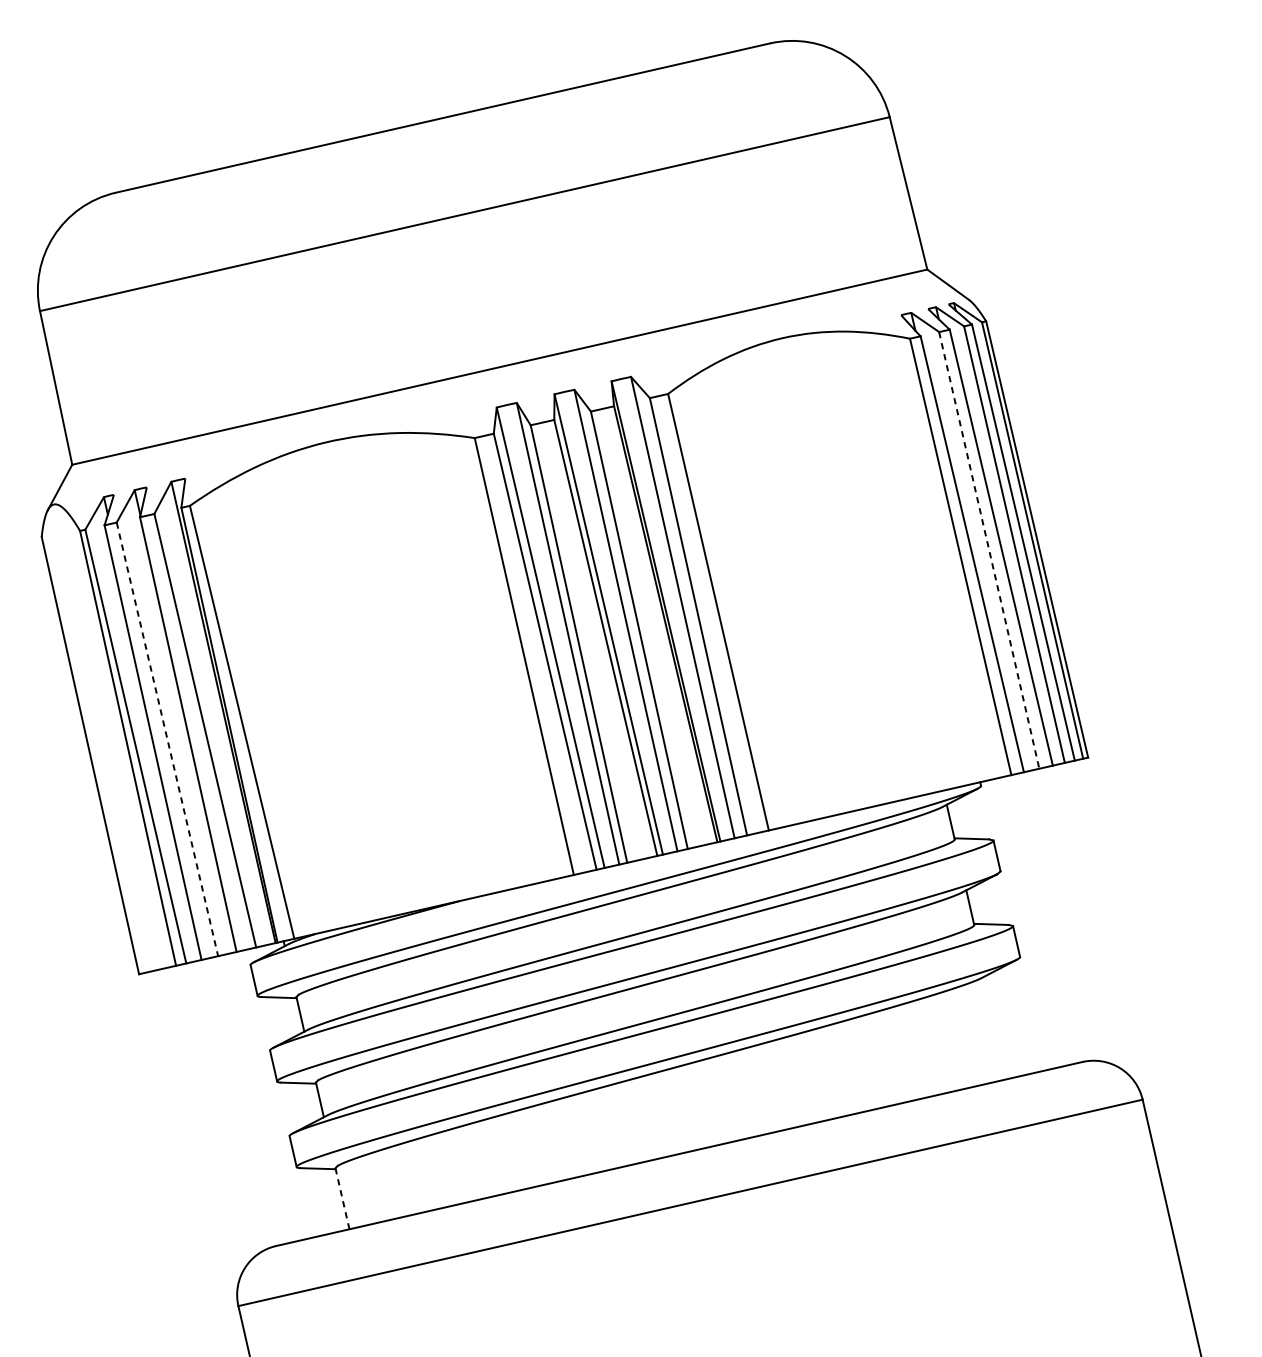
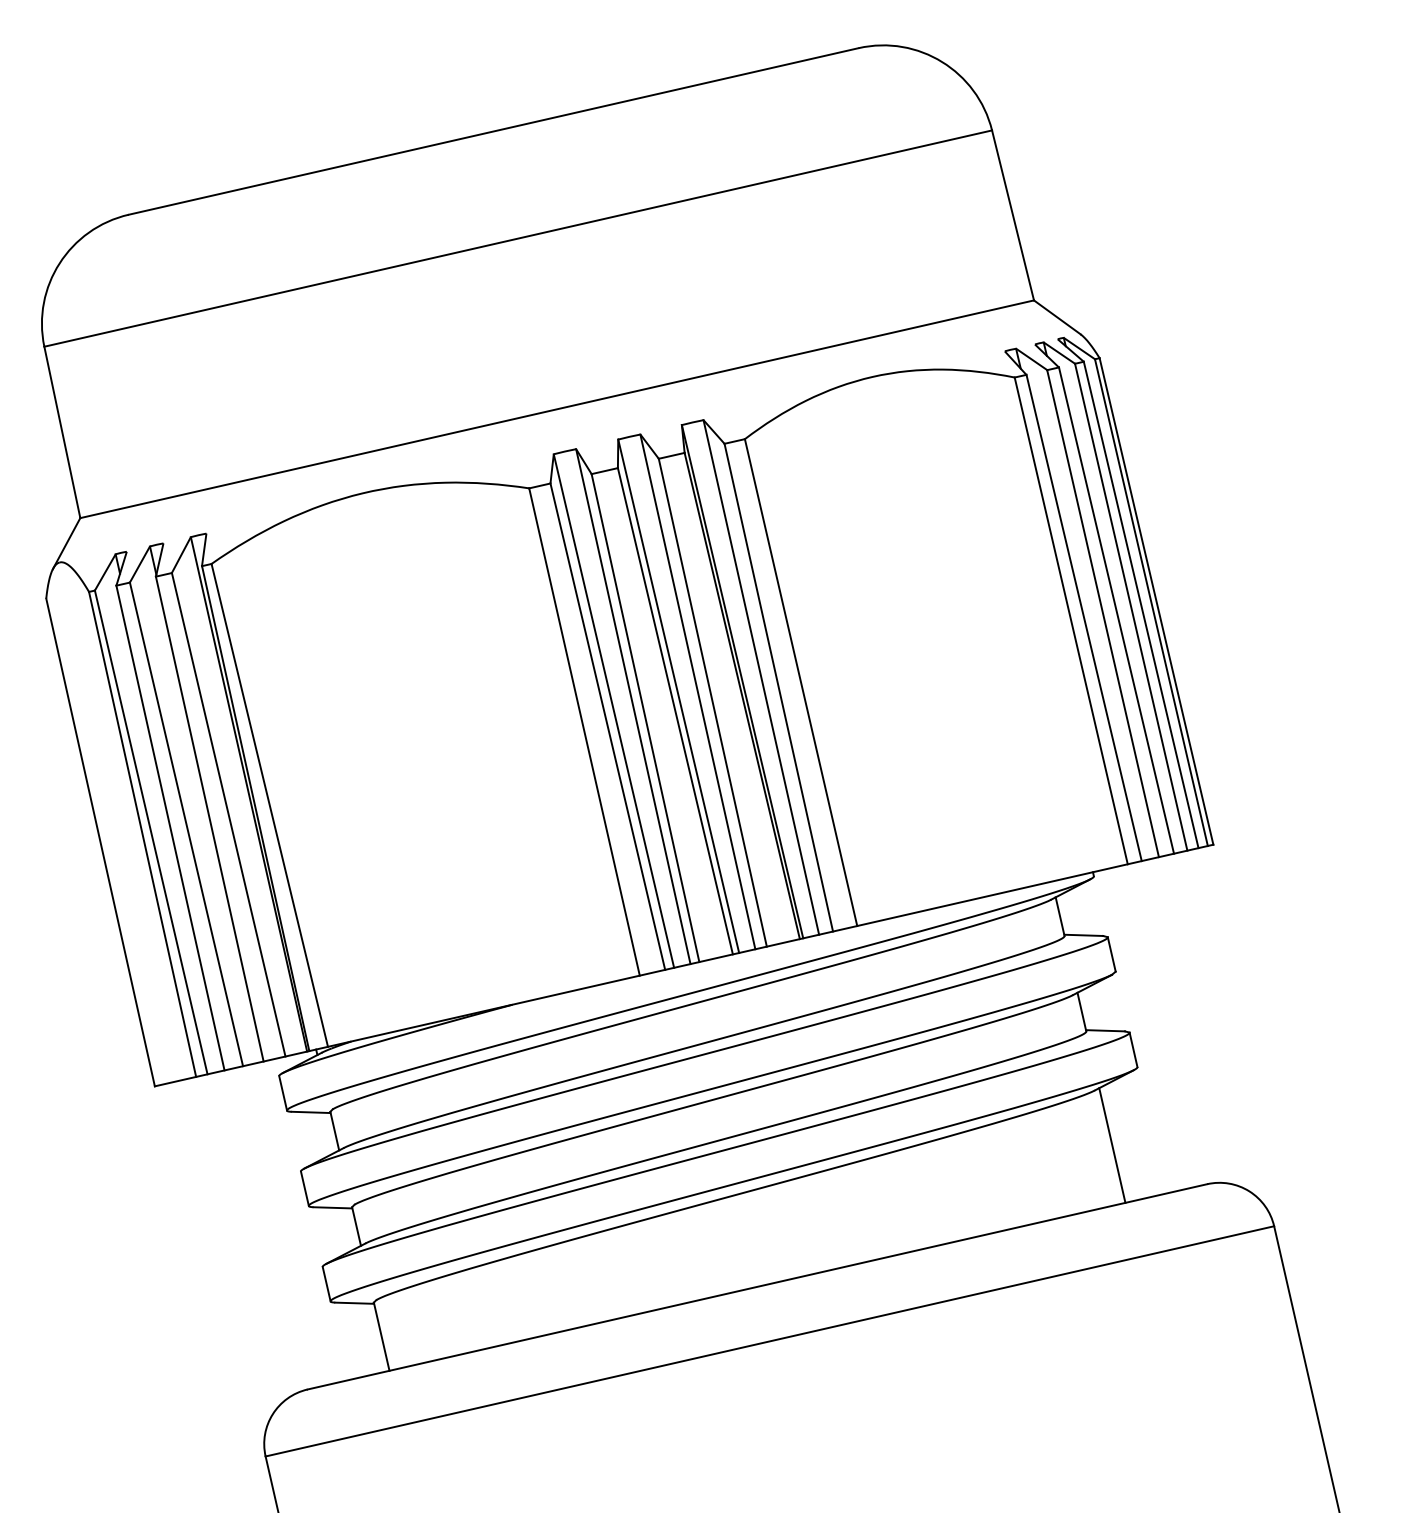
line: (989, 550) -> (1103, 613), dashed -> solid
line: (167, 739) -> (186, 824), dashed -> solid
line: (997, 1027) -> (1112, 1145), added
line: (342, 1198) -> (381, 1336), dashed -> solid

